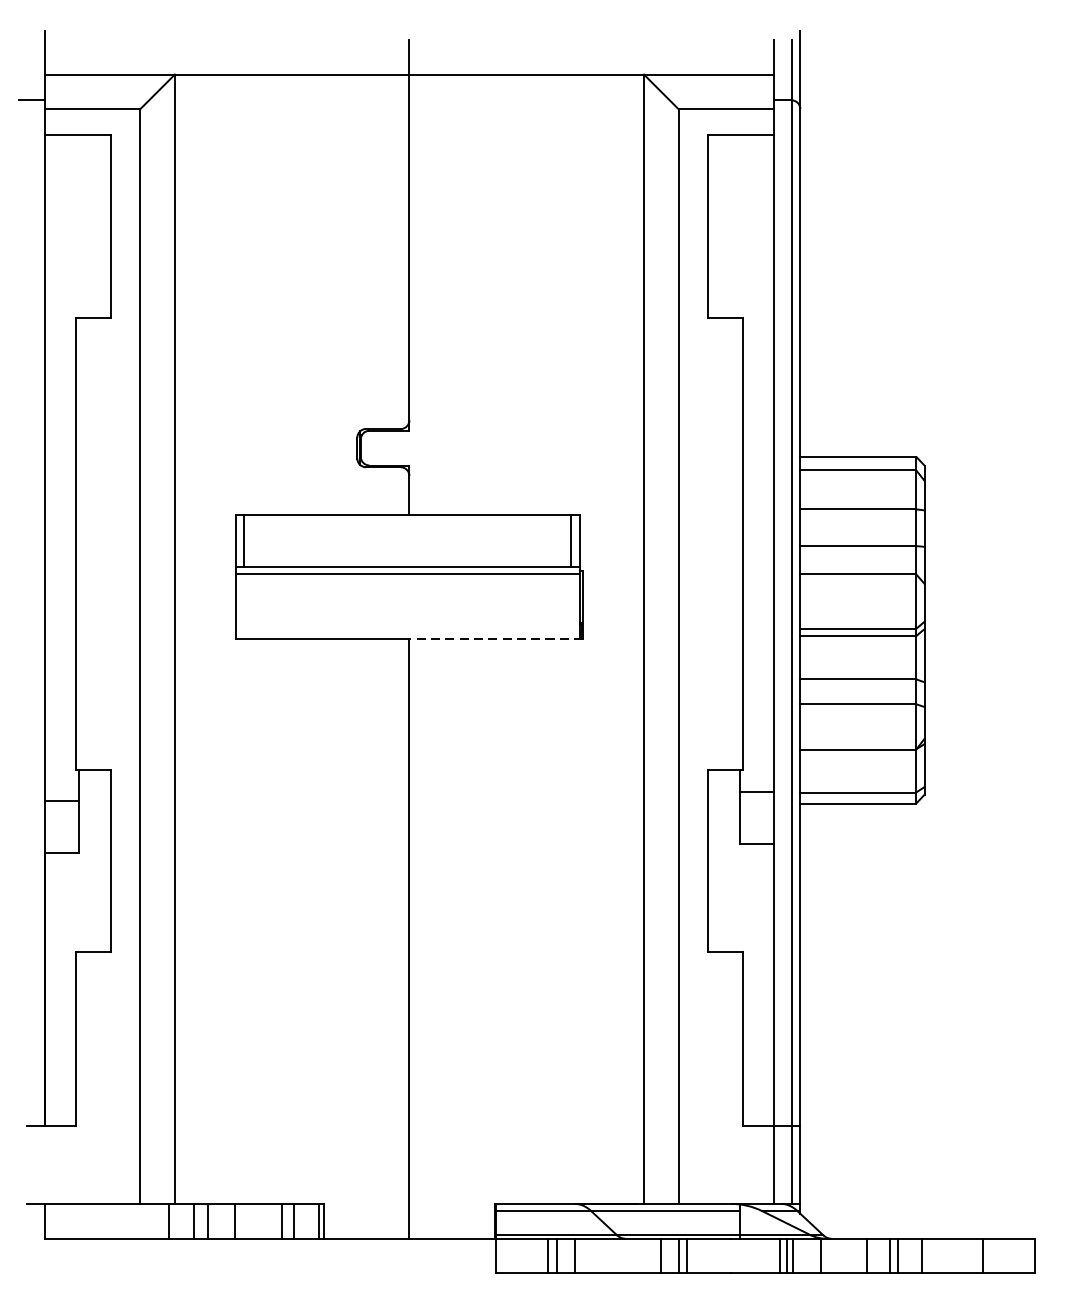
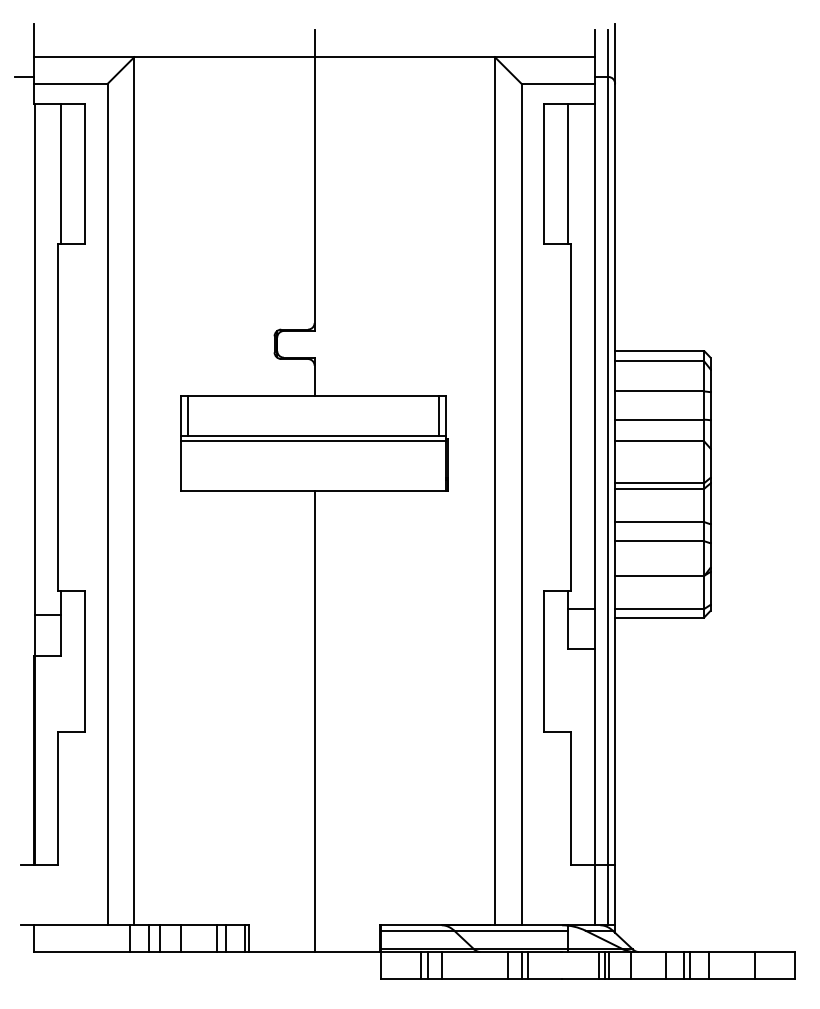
line: (78, 225) -> (60, 173), added
line: (739, 225) -> (568, 173), added
line: (496, 639) -> (381, 491), dashed -> solid

